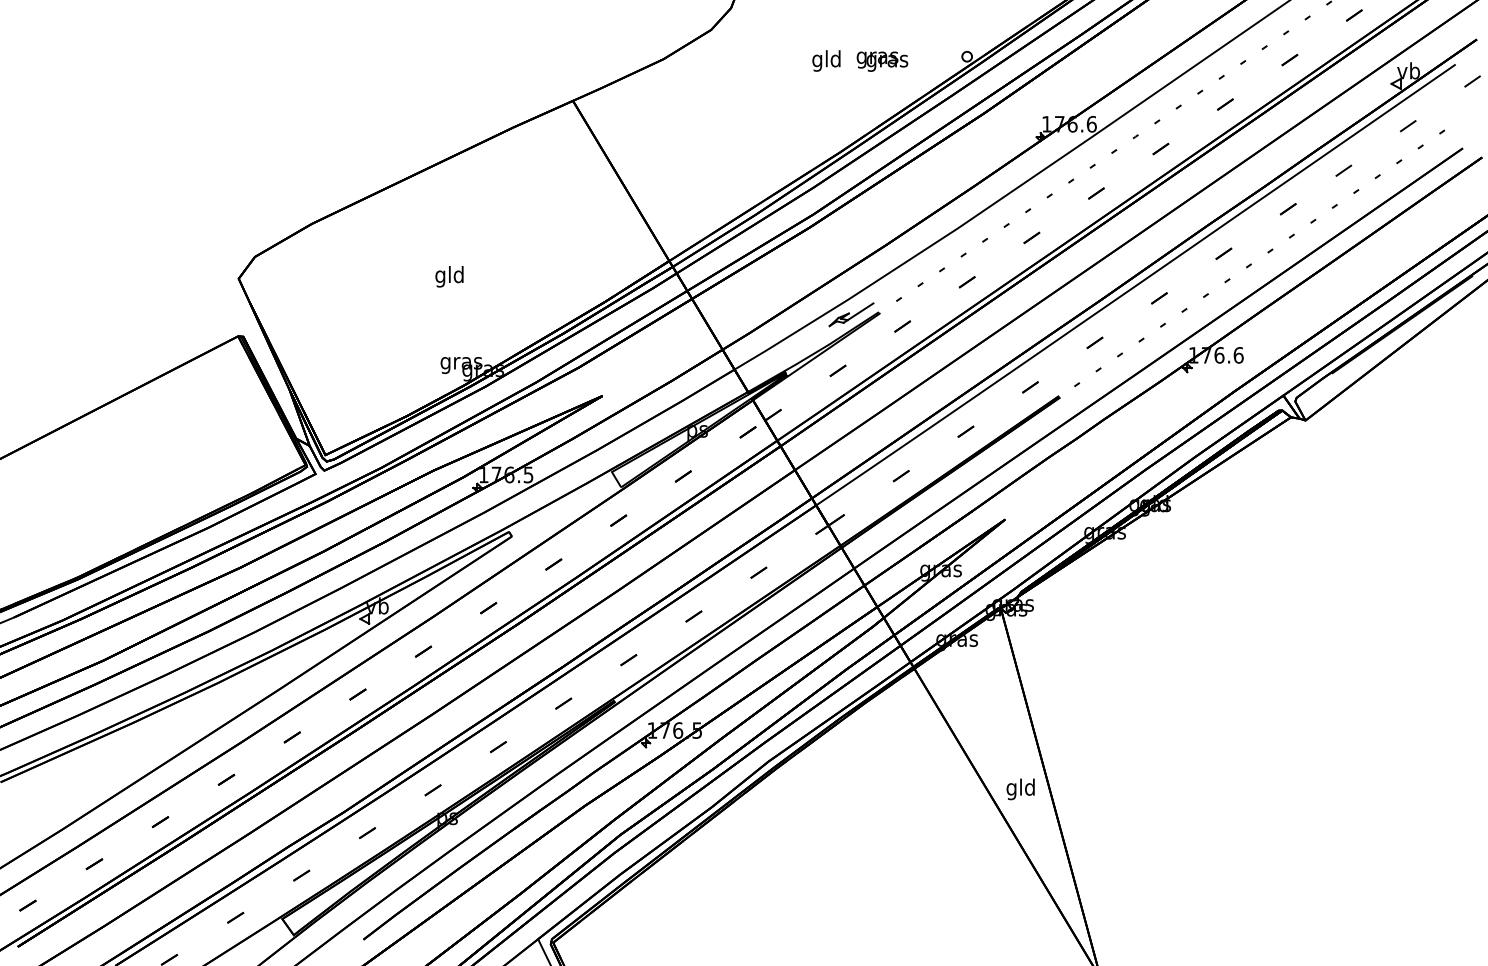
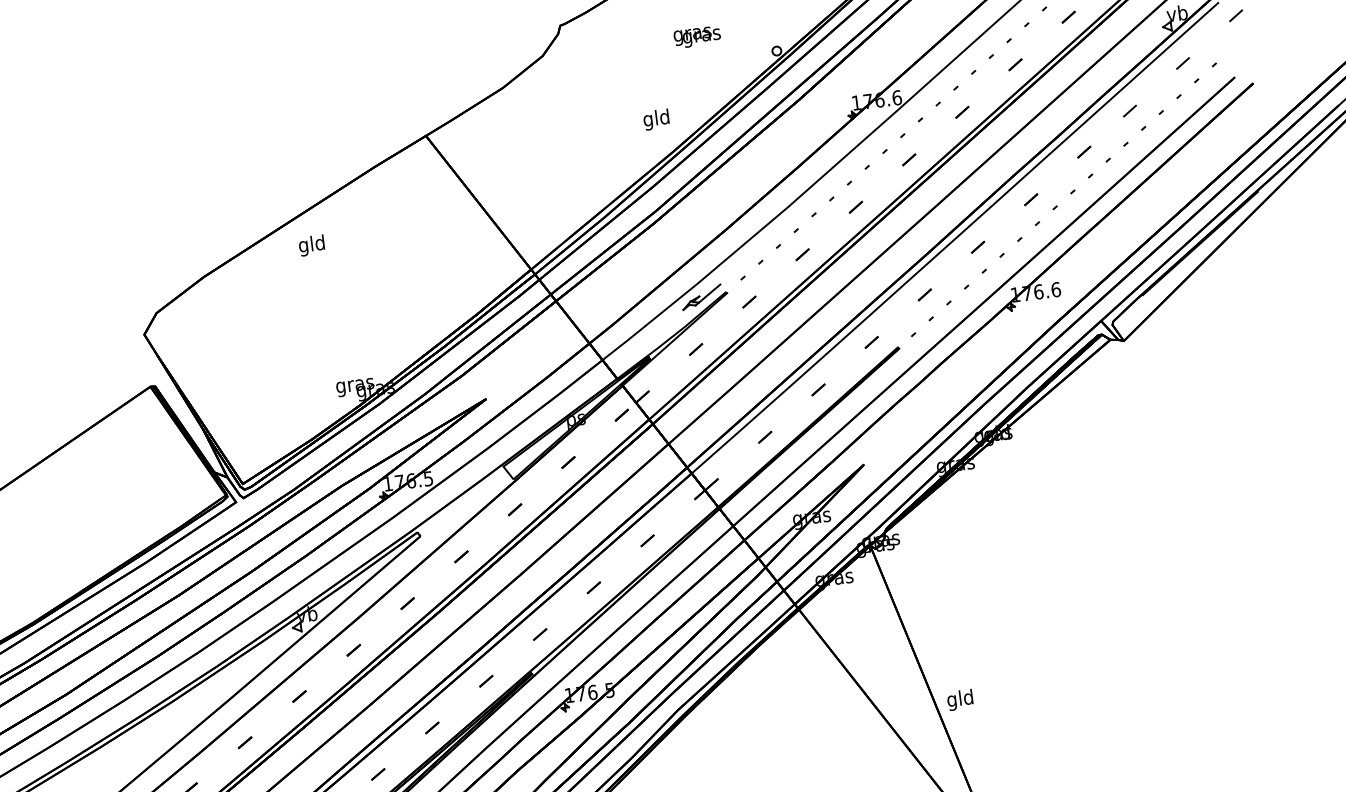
text: (826, 60) -> (656, 119), moved
text: (882, 61) -> (697, 37), moved
text: (449, 276) -> (311, 245), moved
text: (1020, 789) -> (960, 700), moved

